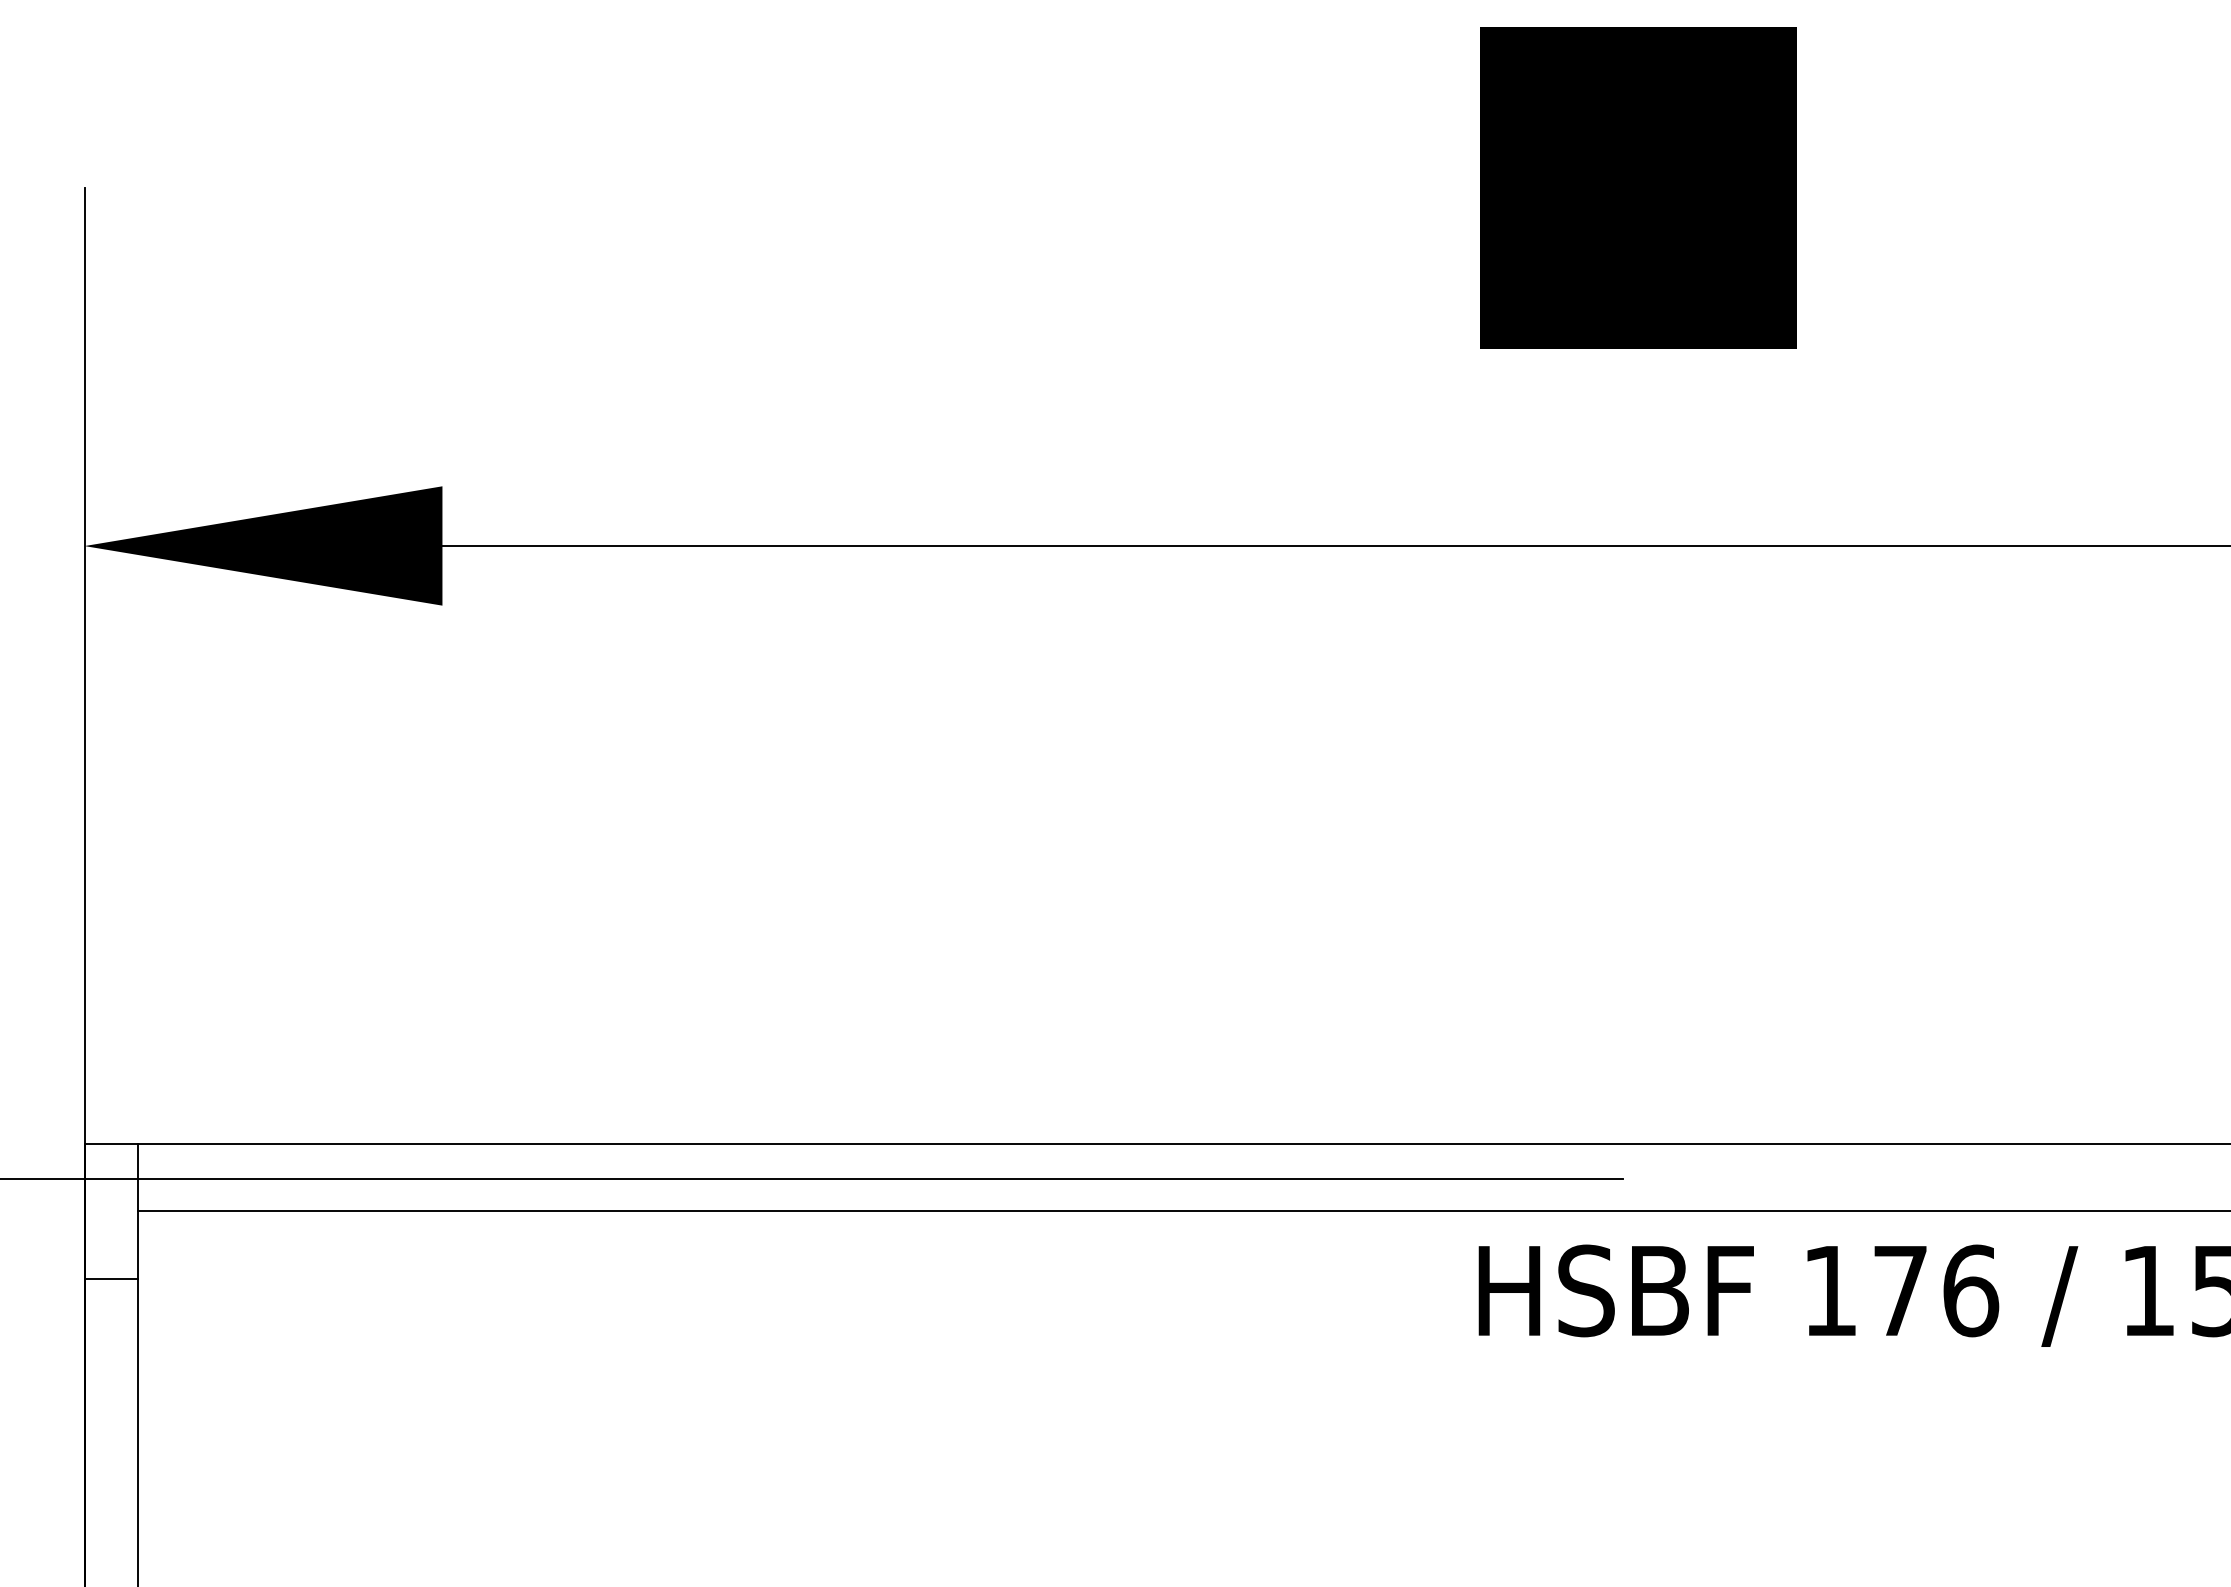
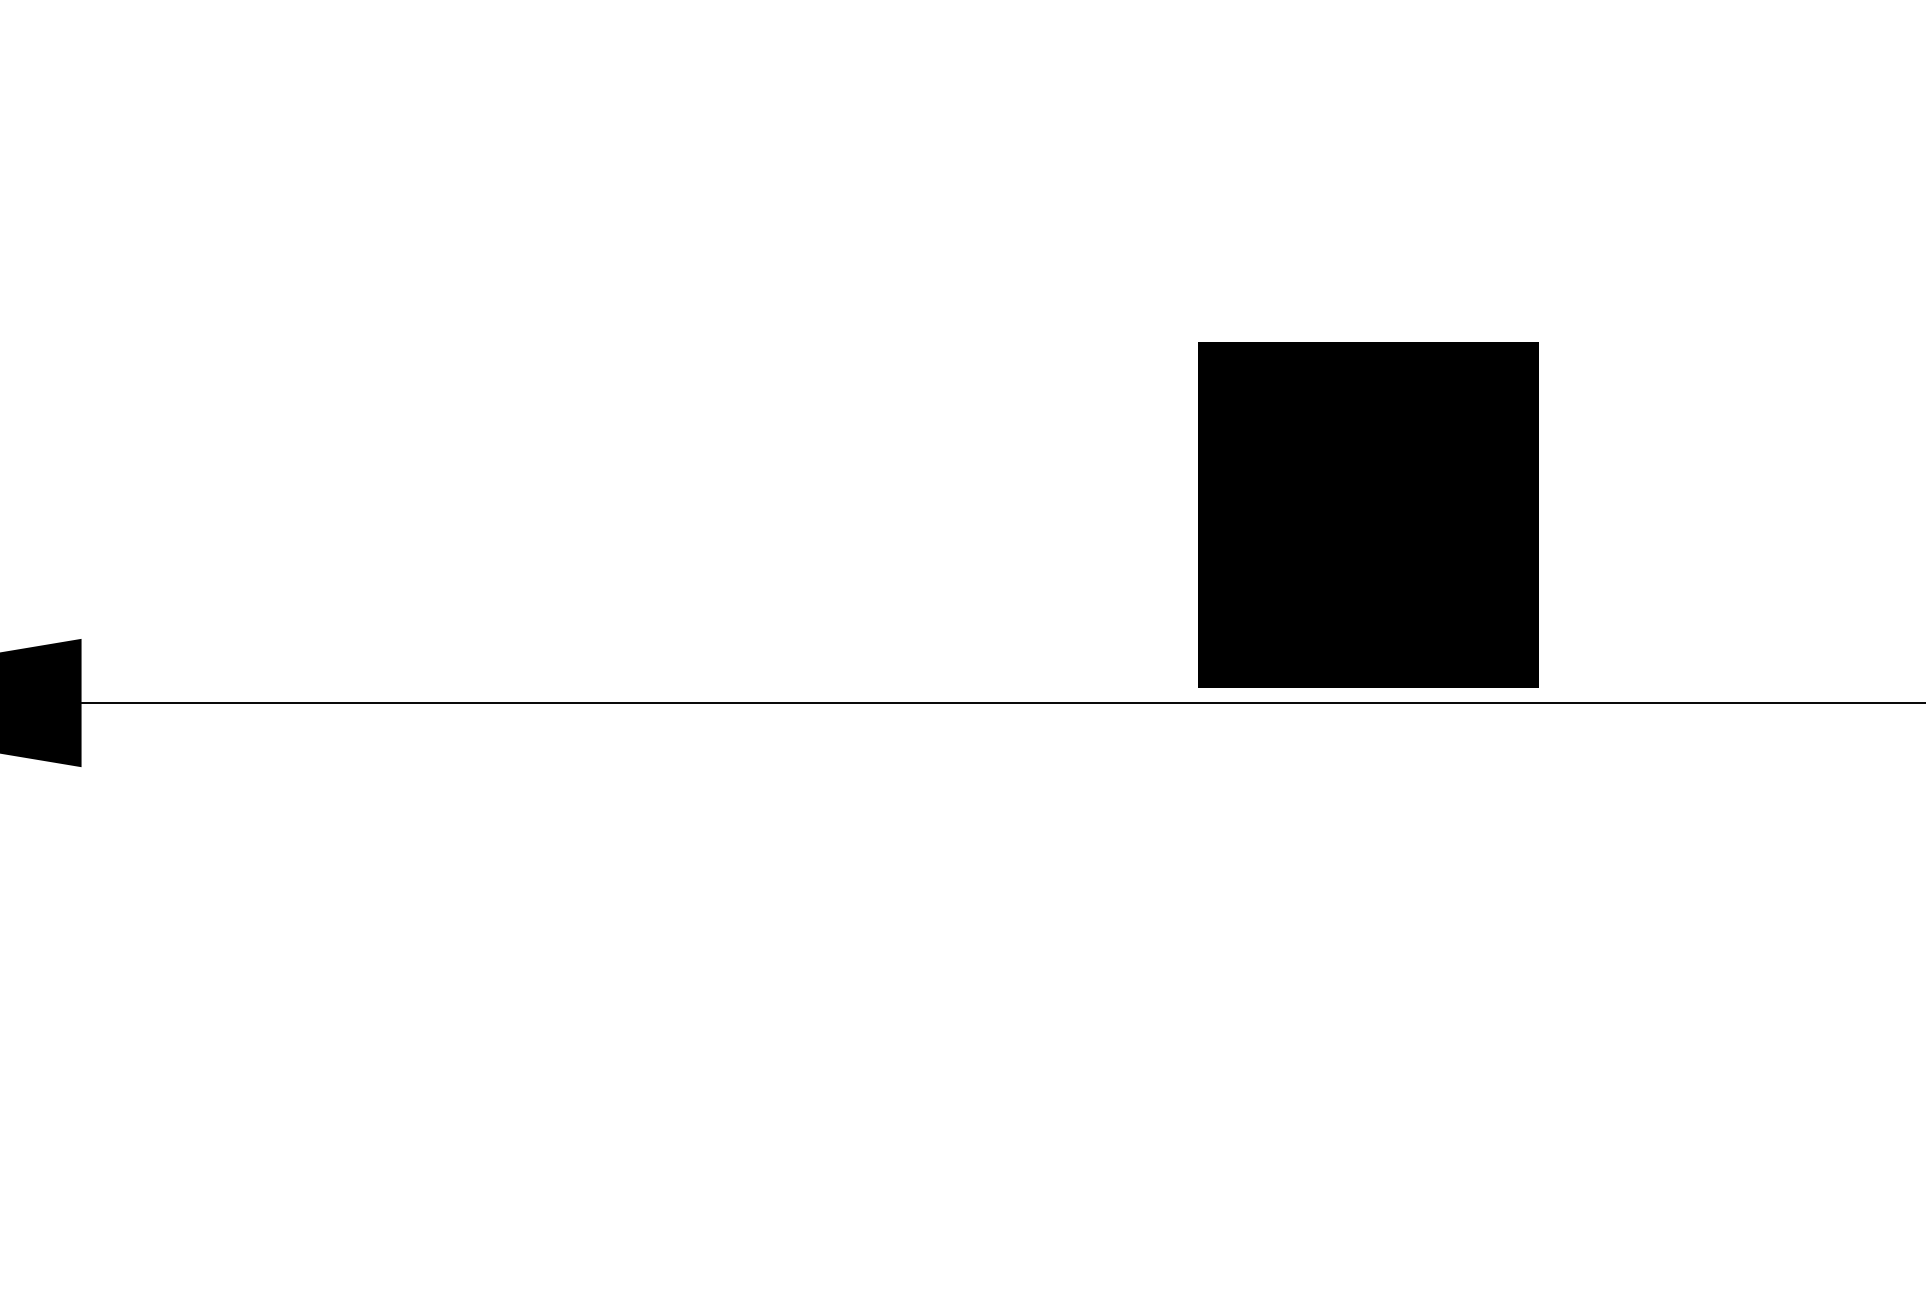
text: (1638, 187) -> (1367, 514), moved

